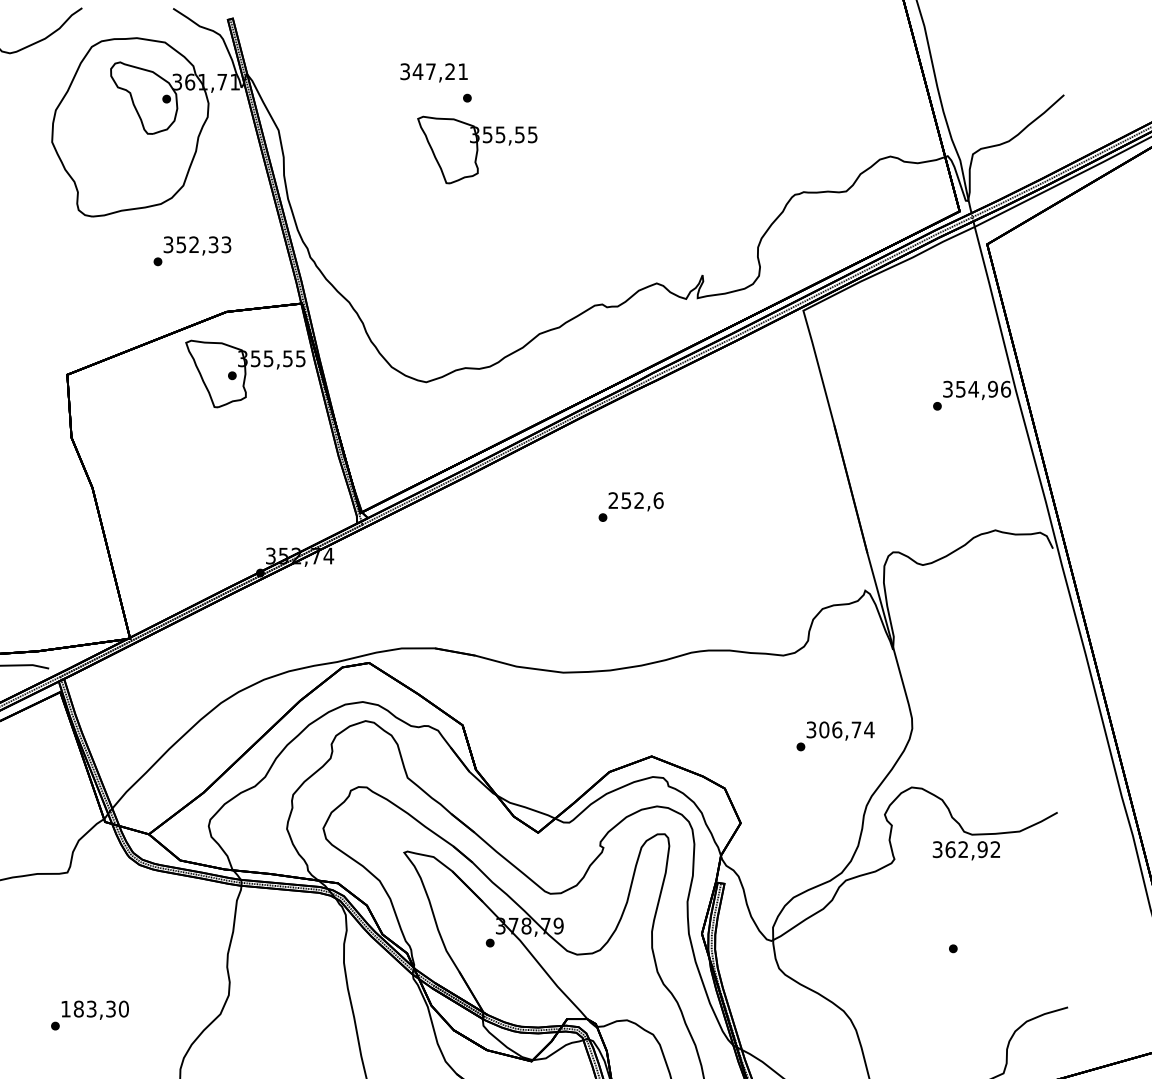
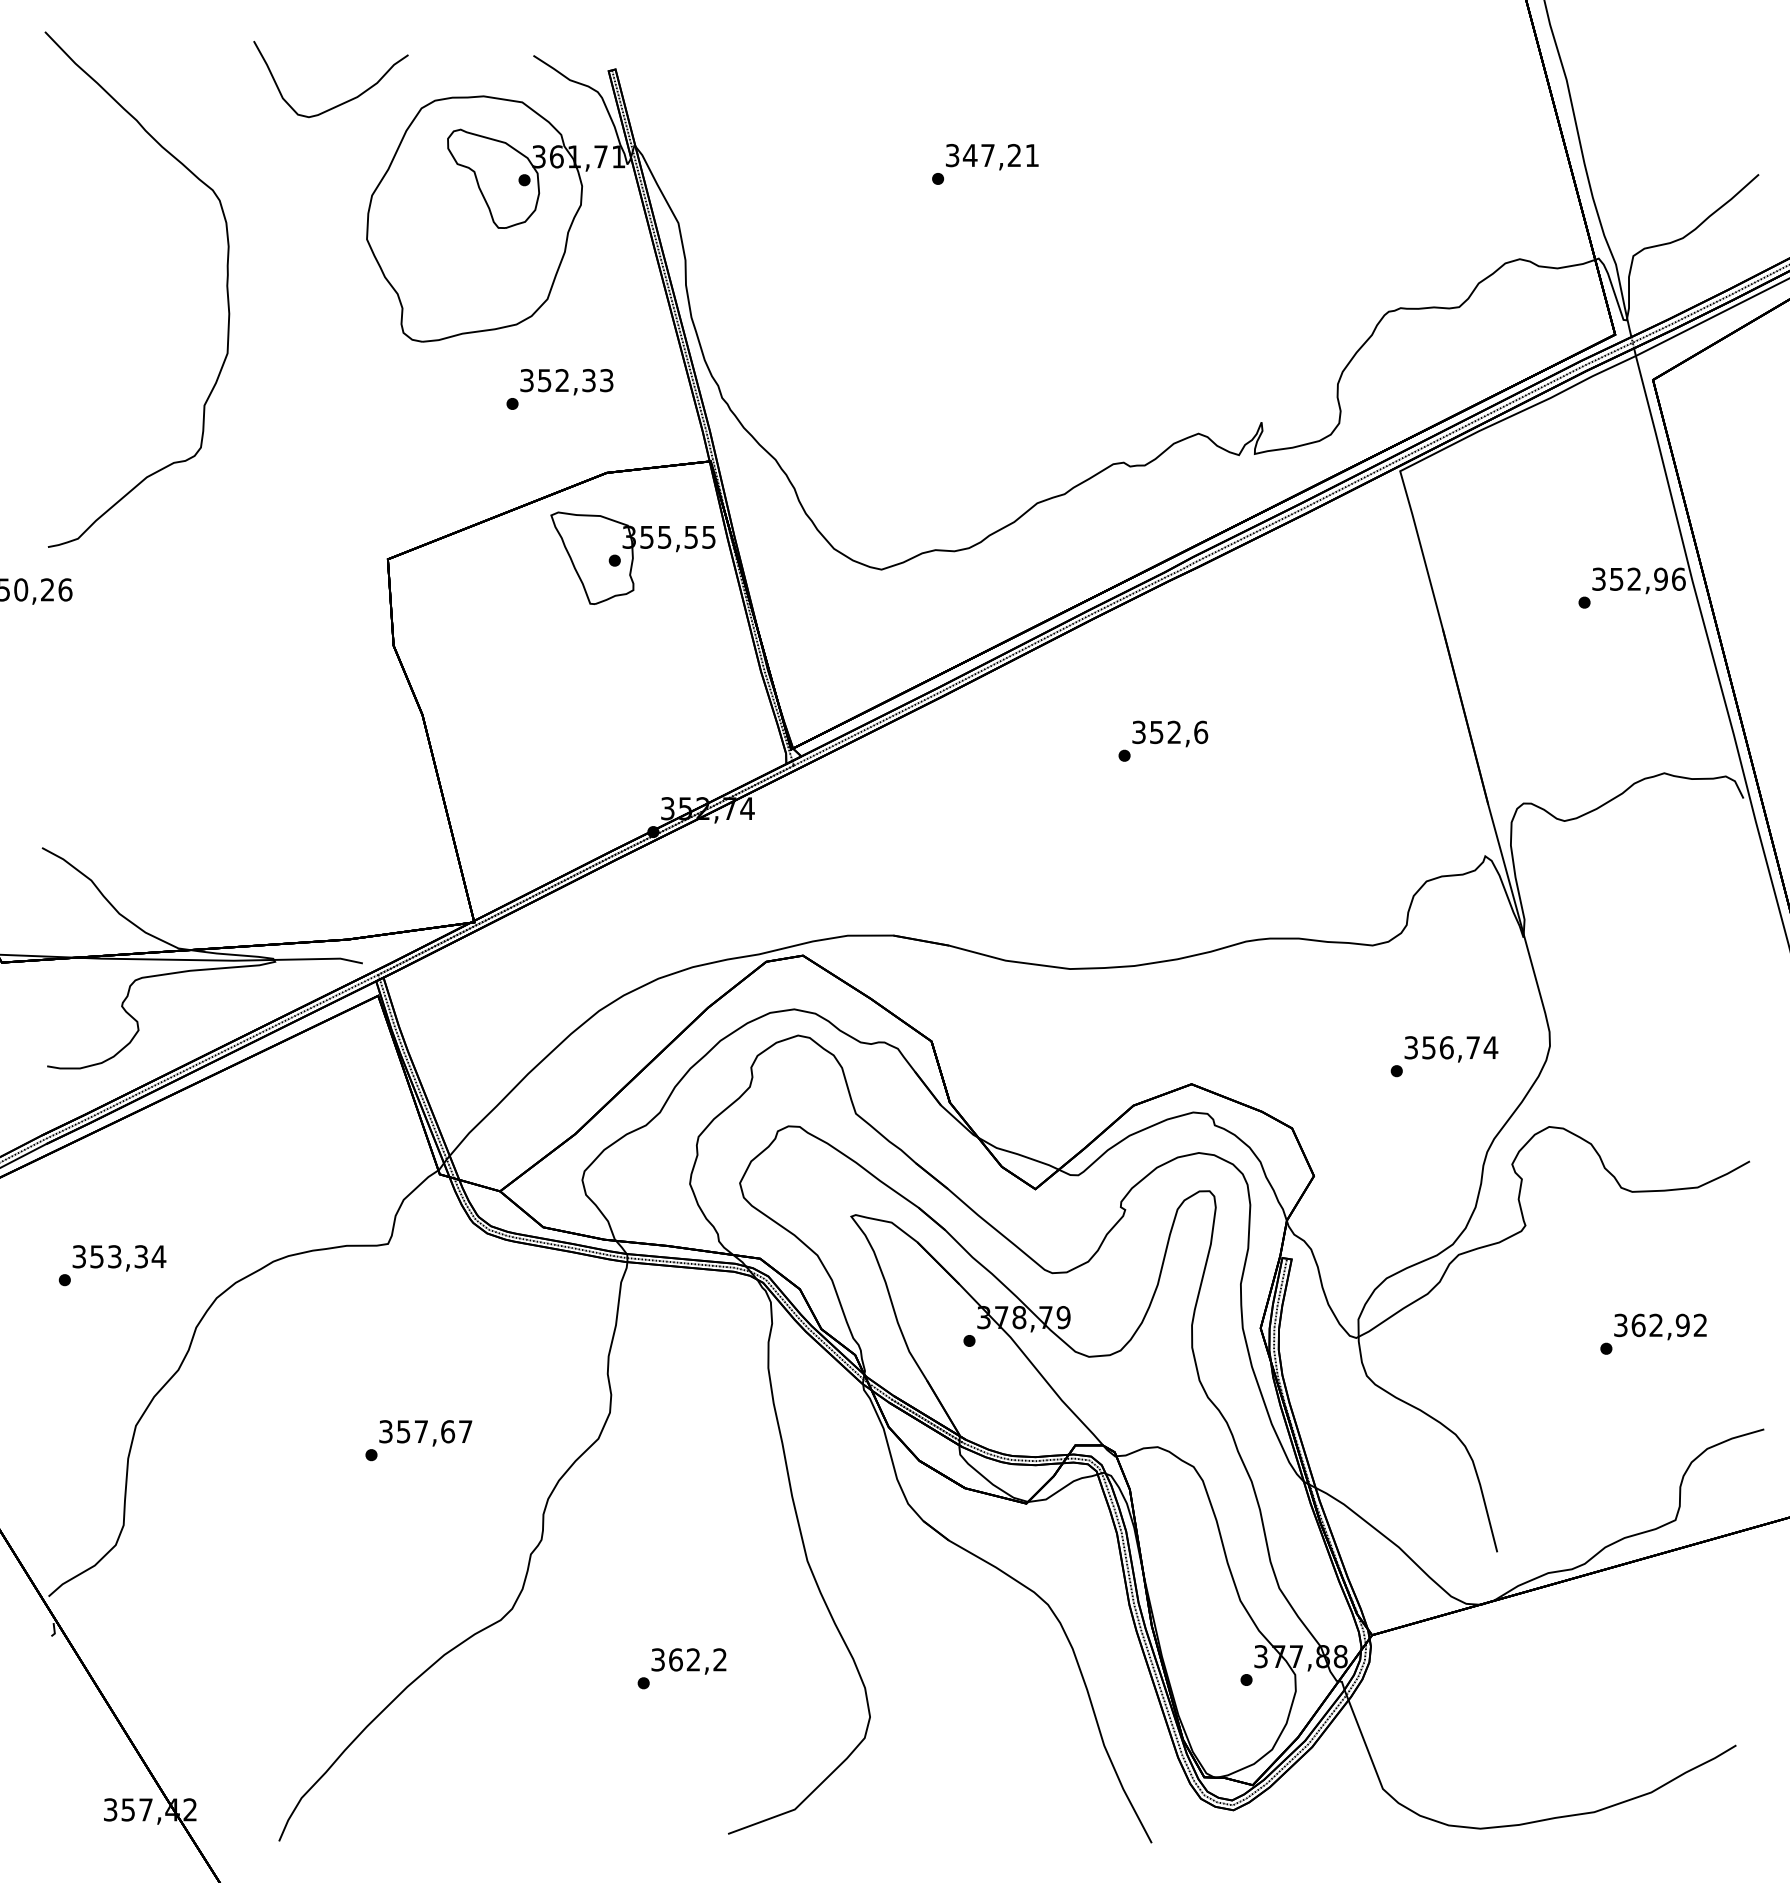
text: (434, 73) -> (992, 157), moved
part: (477, 149) -> (951, 249), removed
text: (973, 388) -> (1634, 578), 354,96 -> 352,96
text: (613, 500) -> (1138, 732), 252,6 -> 352,6
text: (823, 729) -> (1428, 1047), 306,74 -> 356,74
text: (966, 850) -> (1660, 1326), moved
text: (94, 1008) -> (425, 1431), 183,30 -> 357,67

